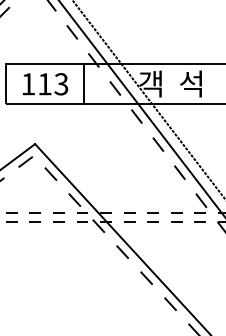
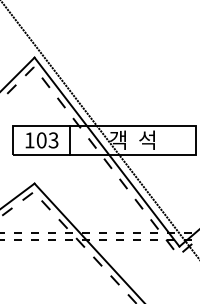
text: (44, 84) -> (41, 140), 113 -> 103

